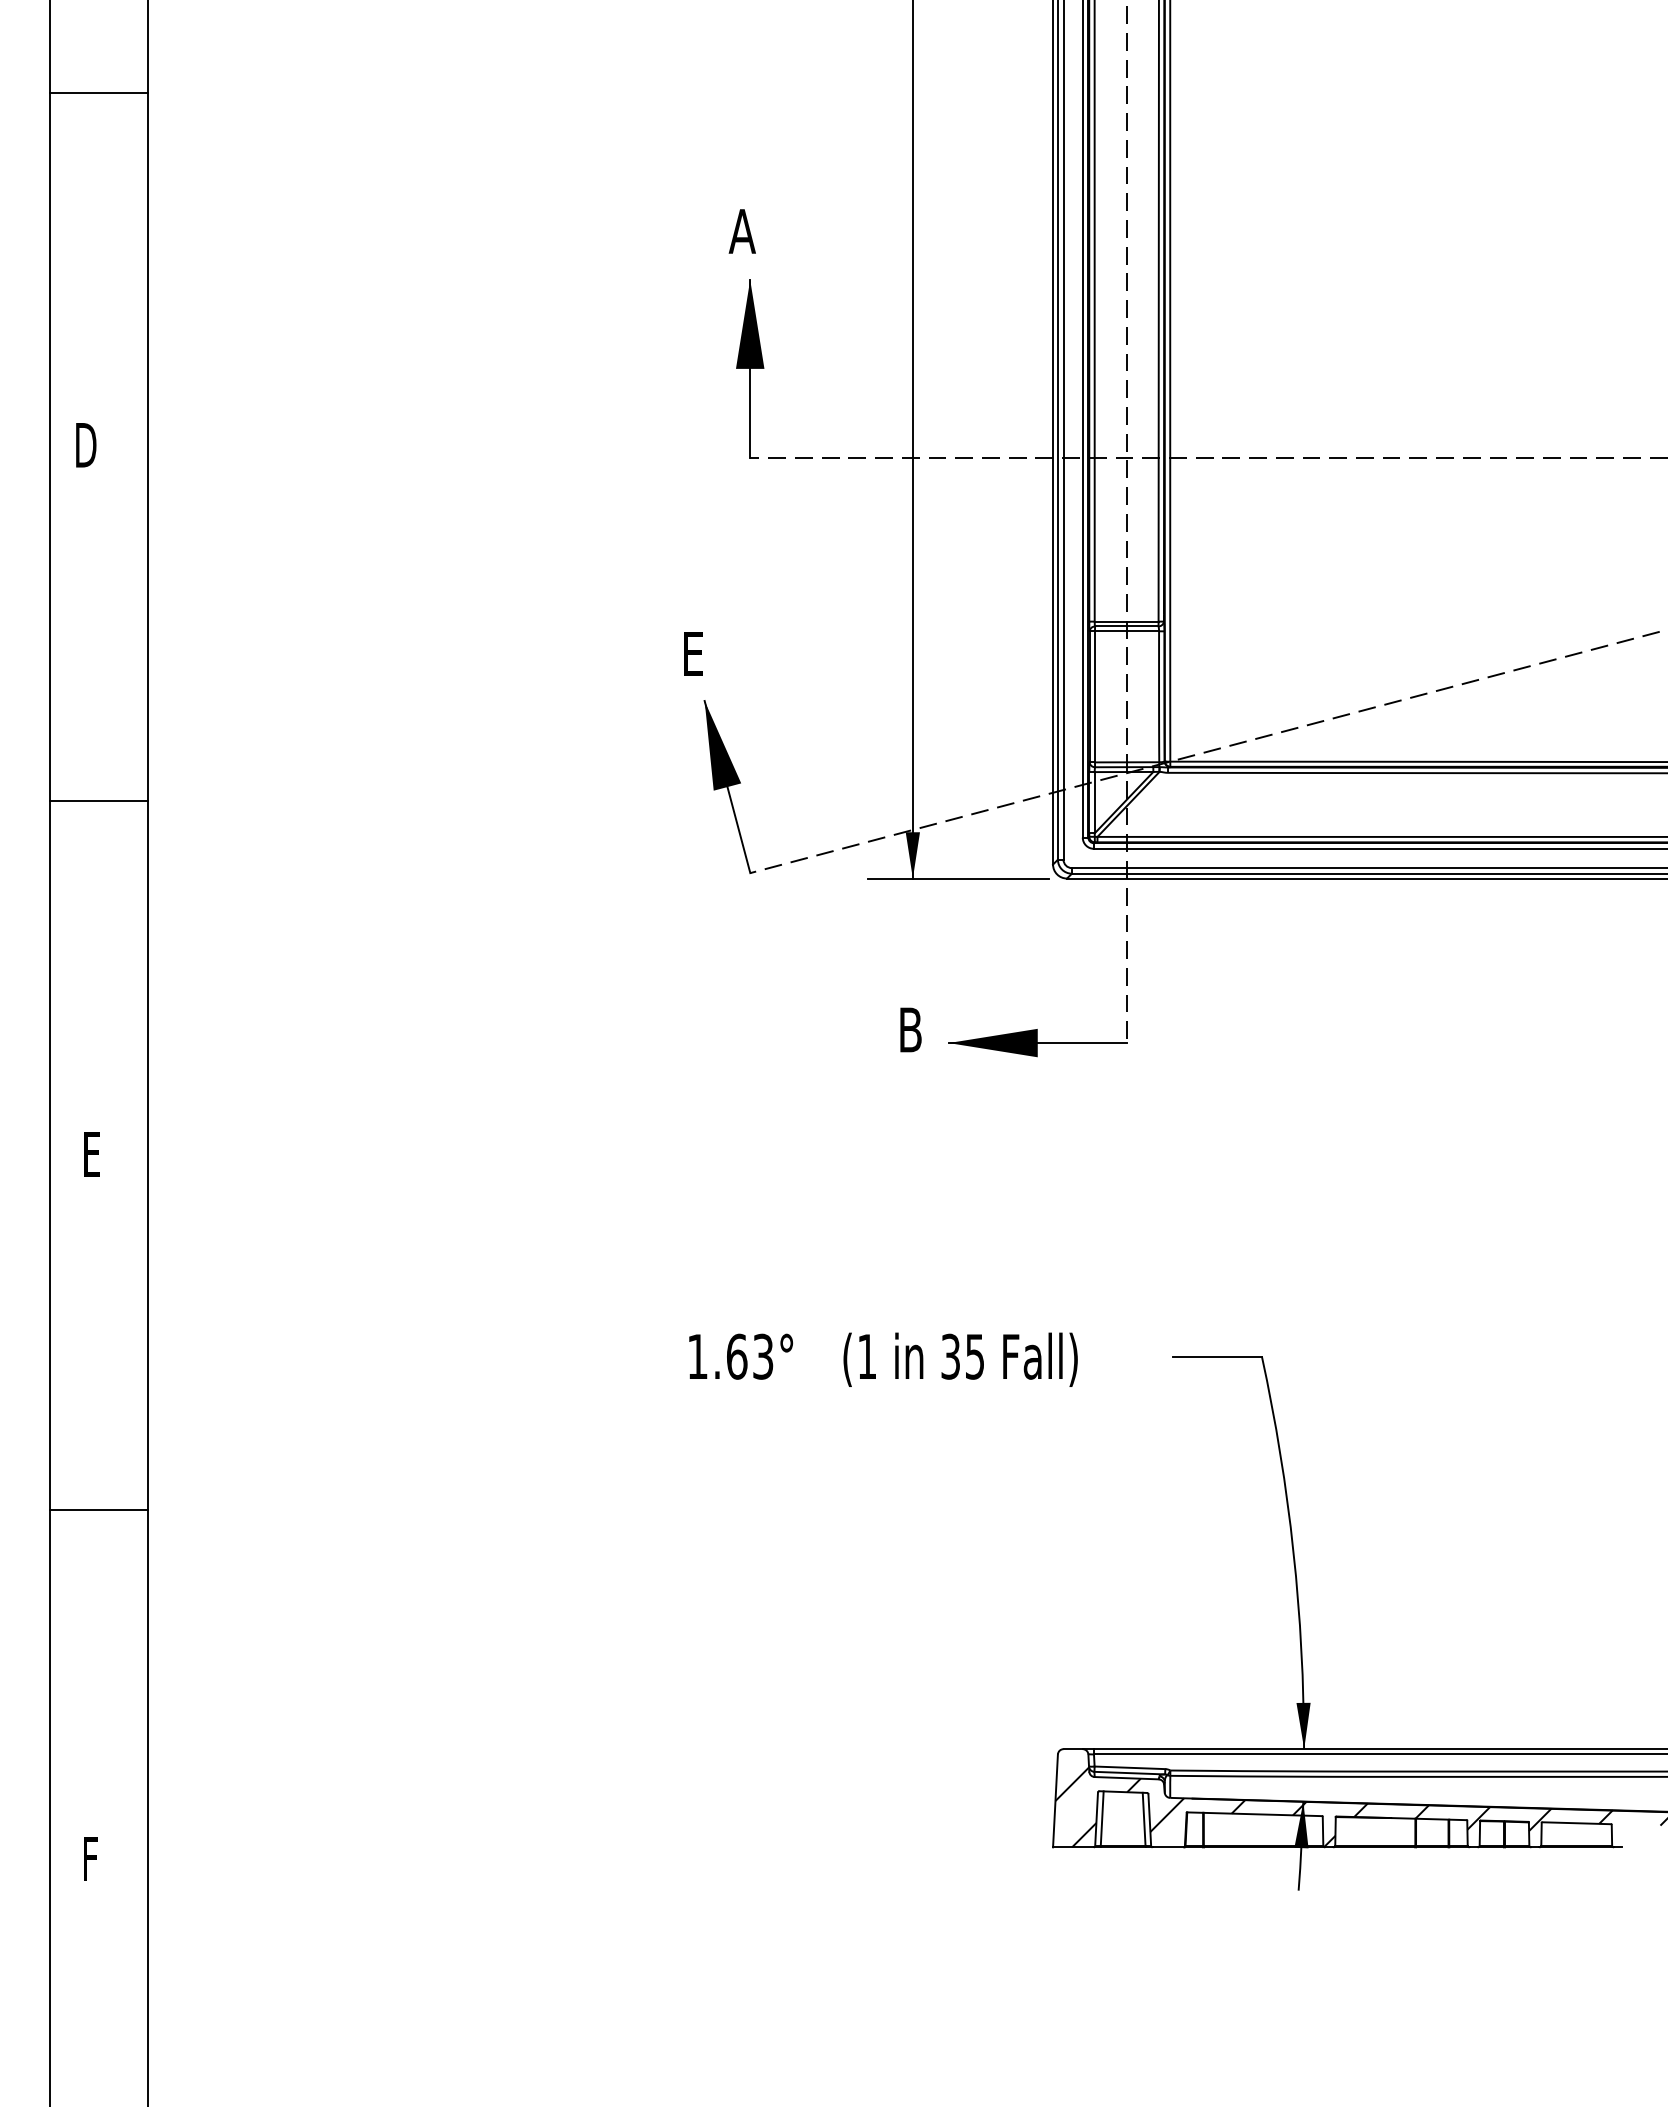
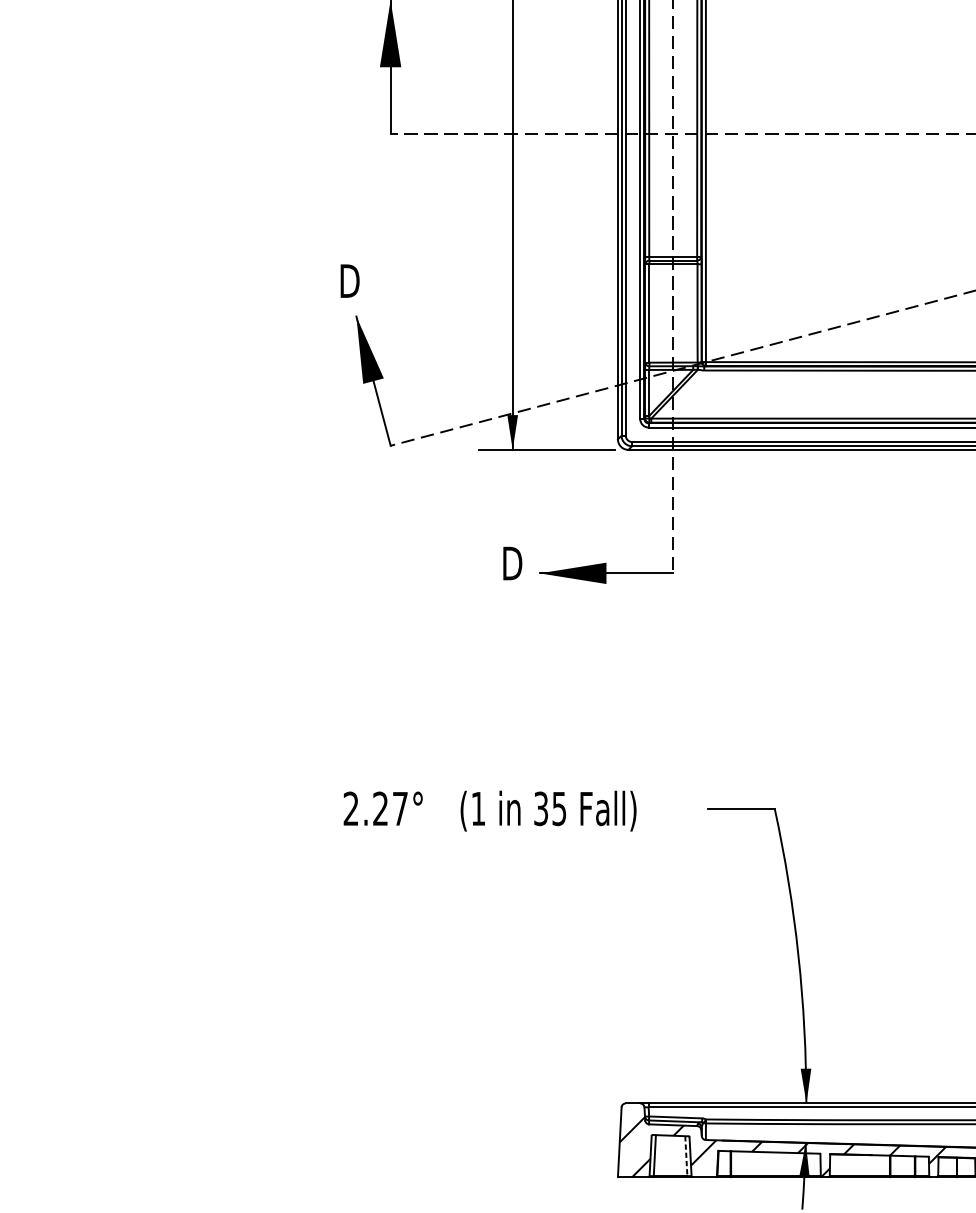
text: (695, 653) -> (349, 280), E -> D
text: (914, 1029) -> (513, 563), B -> D
text: (730, 1356) -> (375, 808), 1.63° -> 2.27°
line: (1144, 1819) -> (686, 1156), solid -> dashed

